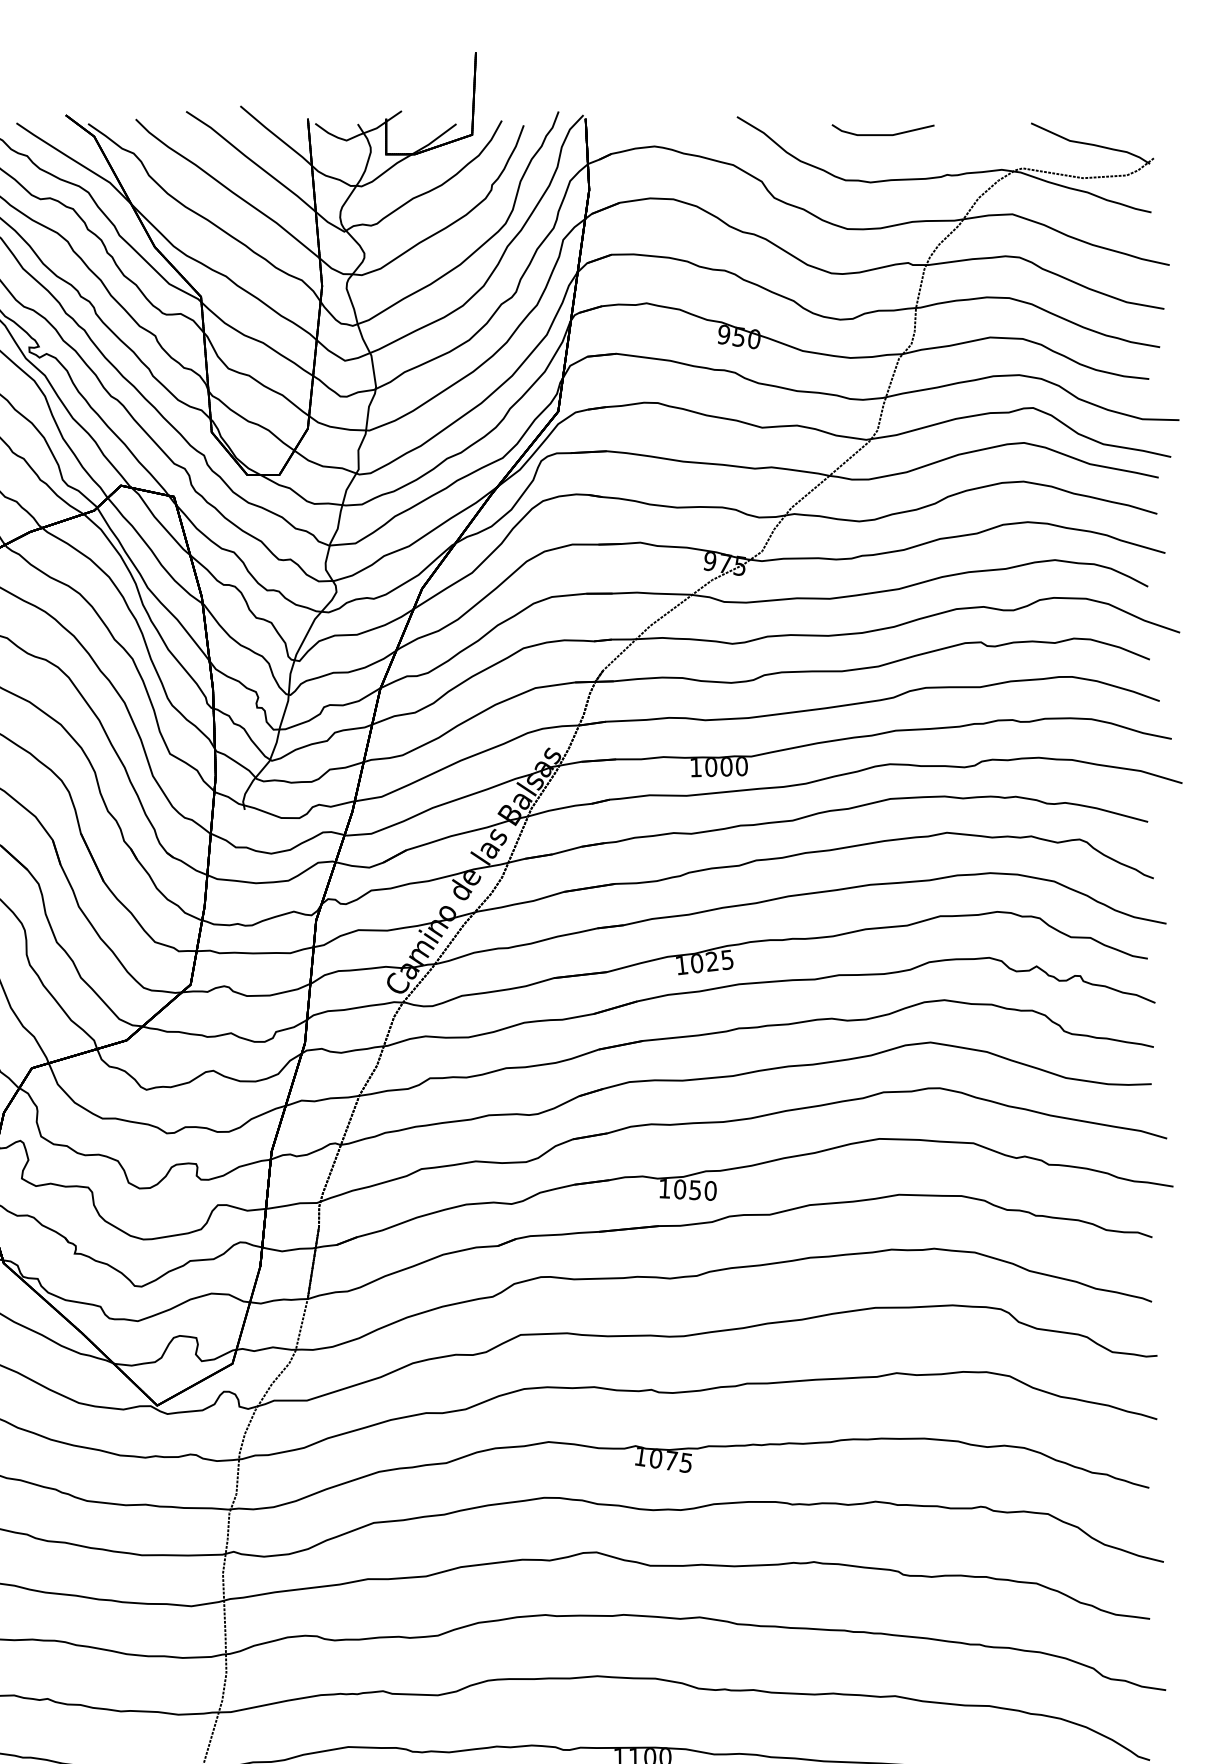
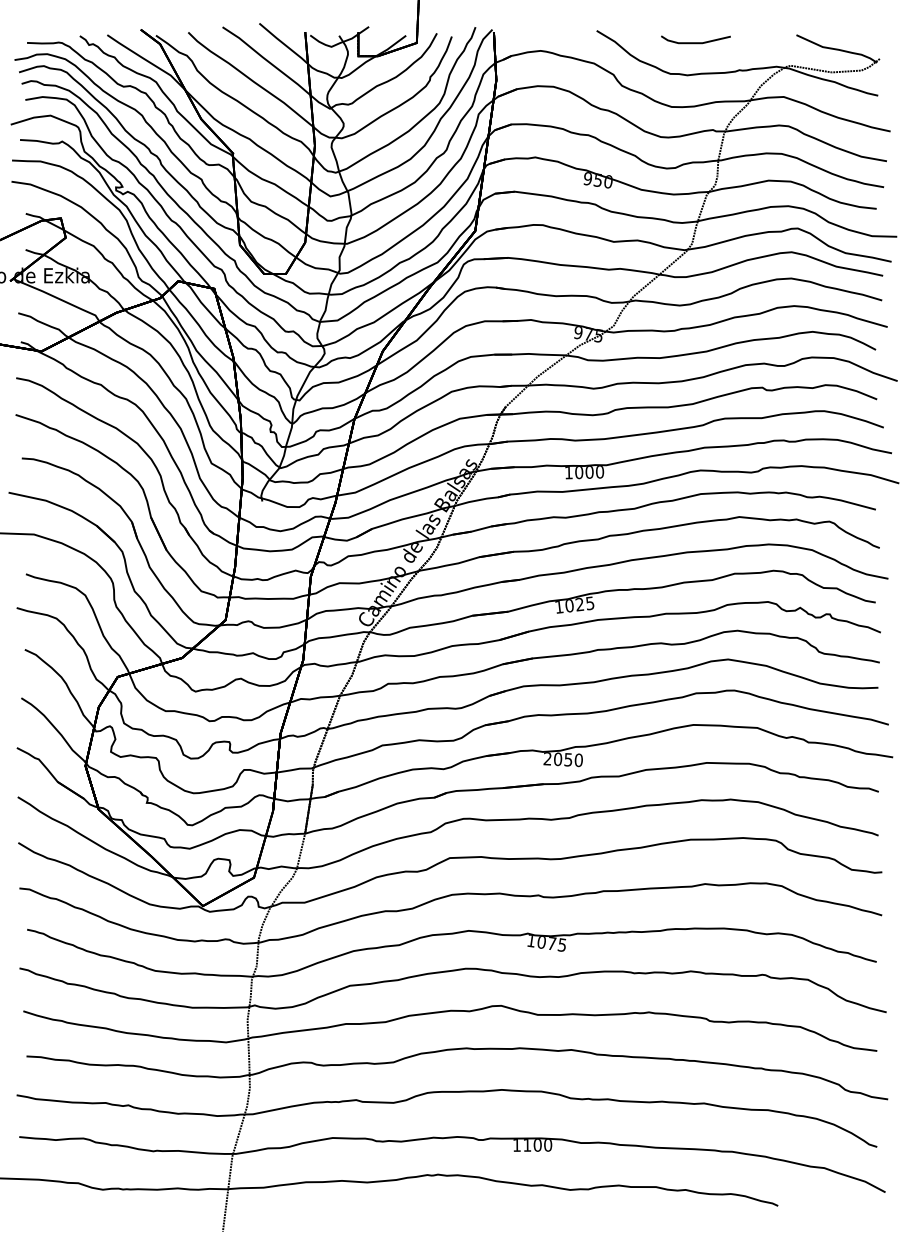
text: (664, 1188) -> (547, 758), 1050 -> 2050

